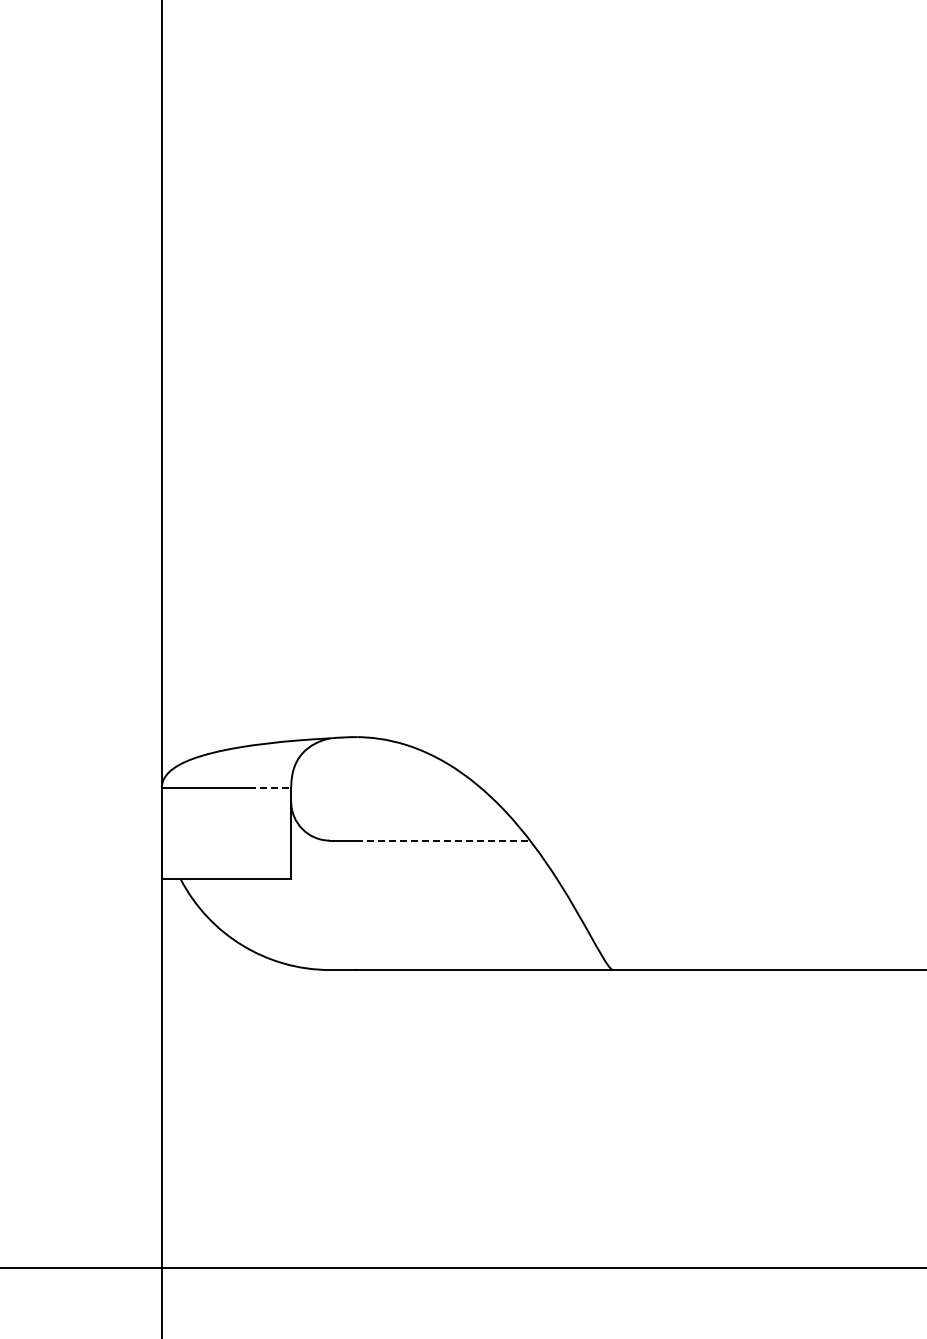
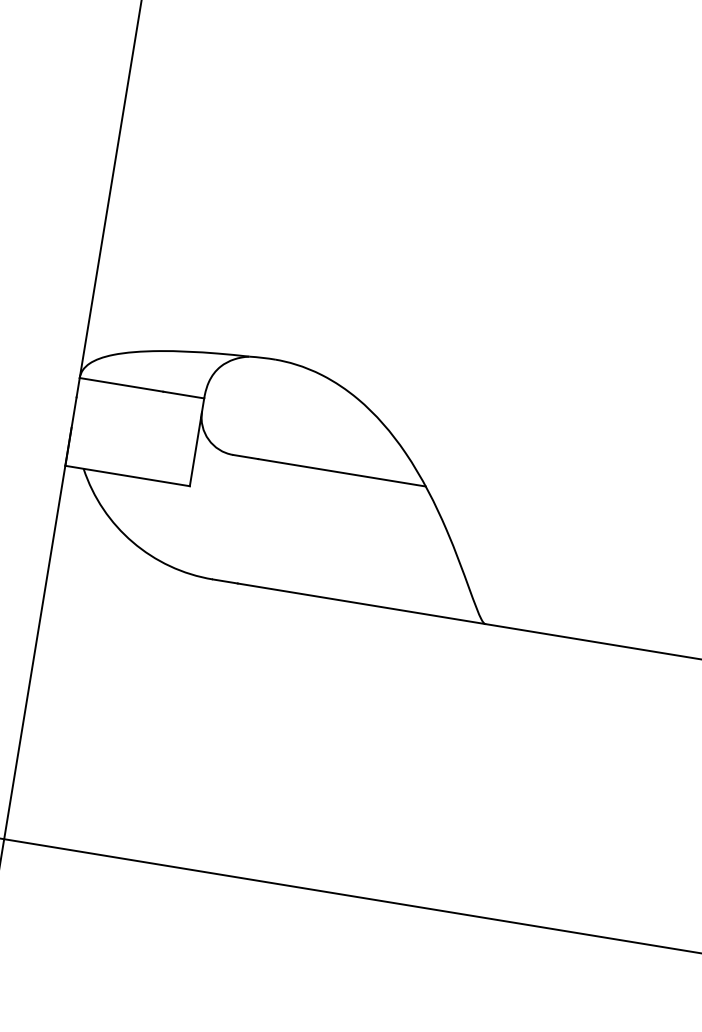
line: (270, 788) -> (184, 395), dashed -> solid
line: (443, 840) -> (342, 472), dashed -> solid

